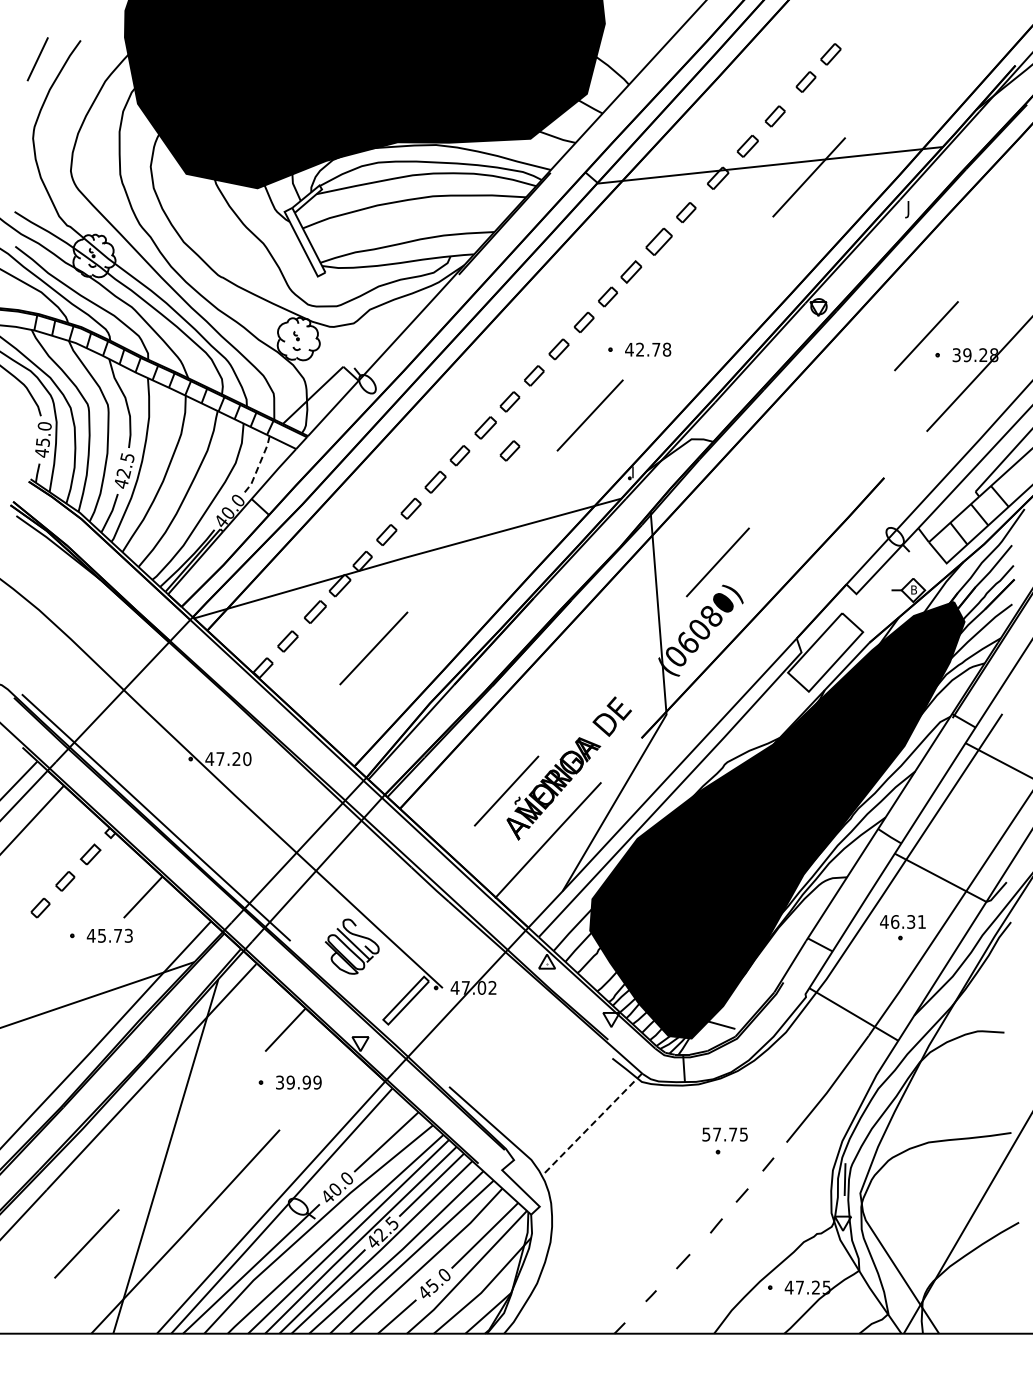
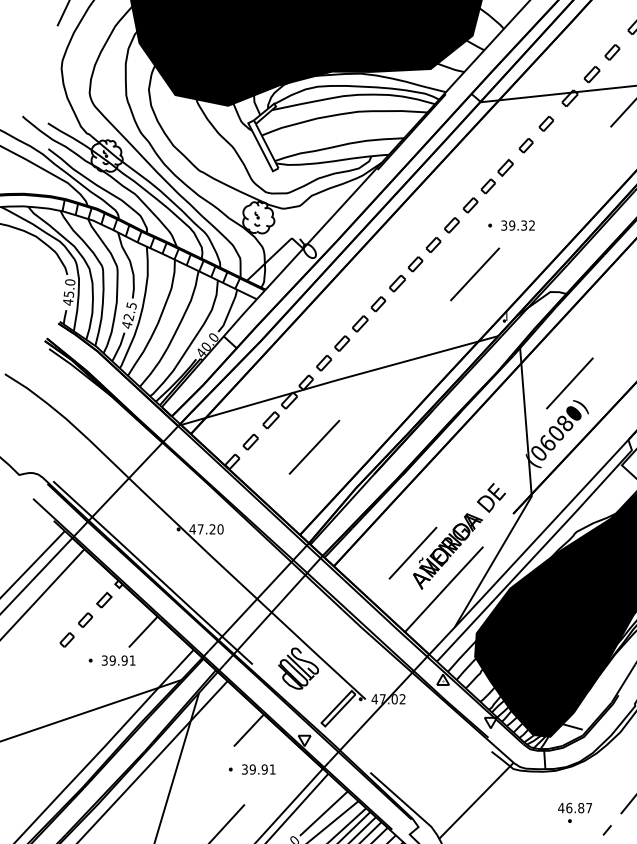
part: (658, 242) -> (525, 146), size x0.71
text: (648, 349) -> (518, 225), 42.78 -> 39.32
part: (509, 450) -> (415, 300), removed
line: (258, 466) -> (228, 312), dashed -> solid
text: (109, 935) -> (118, 660), 45.73 -> 39.91
text: (317, 1082) -> (272, 769), 39.99 -> 39.91
line: (591, 1124) -> (476, 800), dashed -> solid
text: (724, 1134) -> (574, 808), 57.75 -> 46.87

